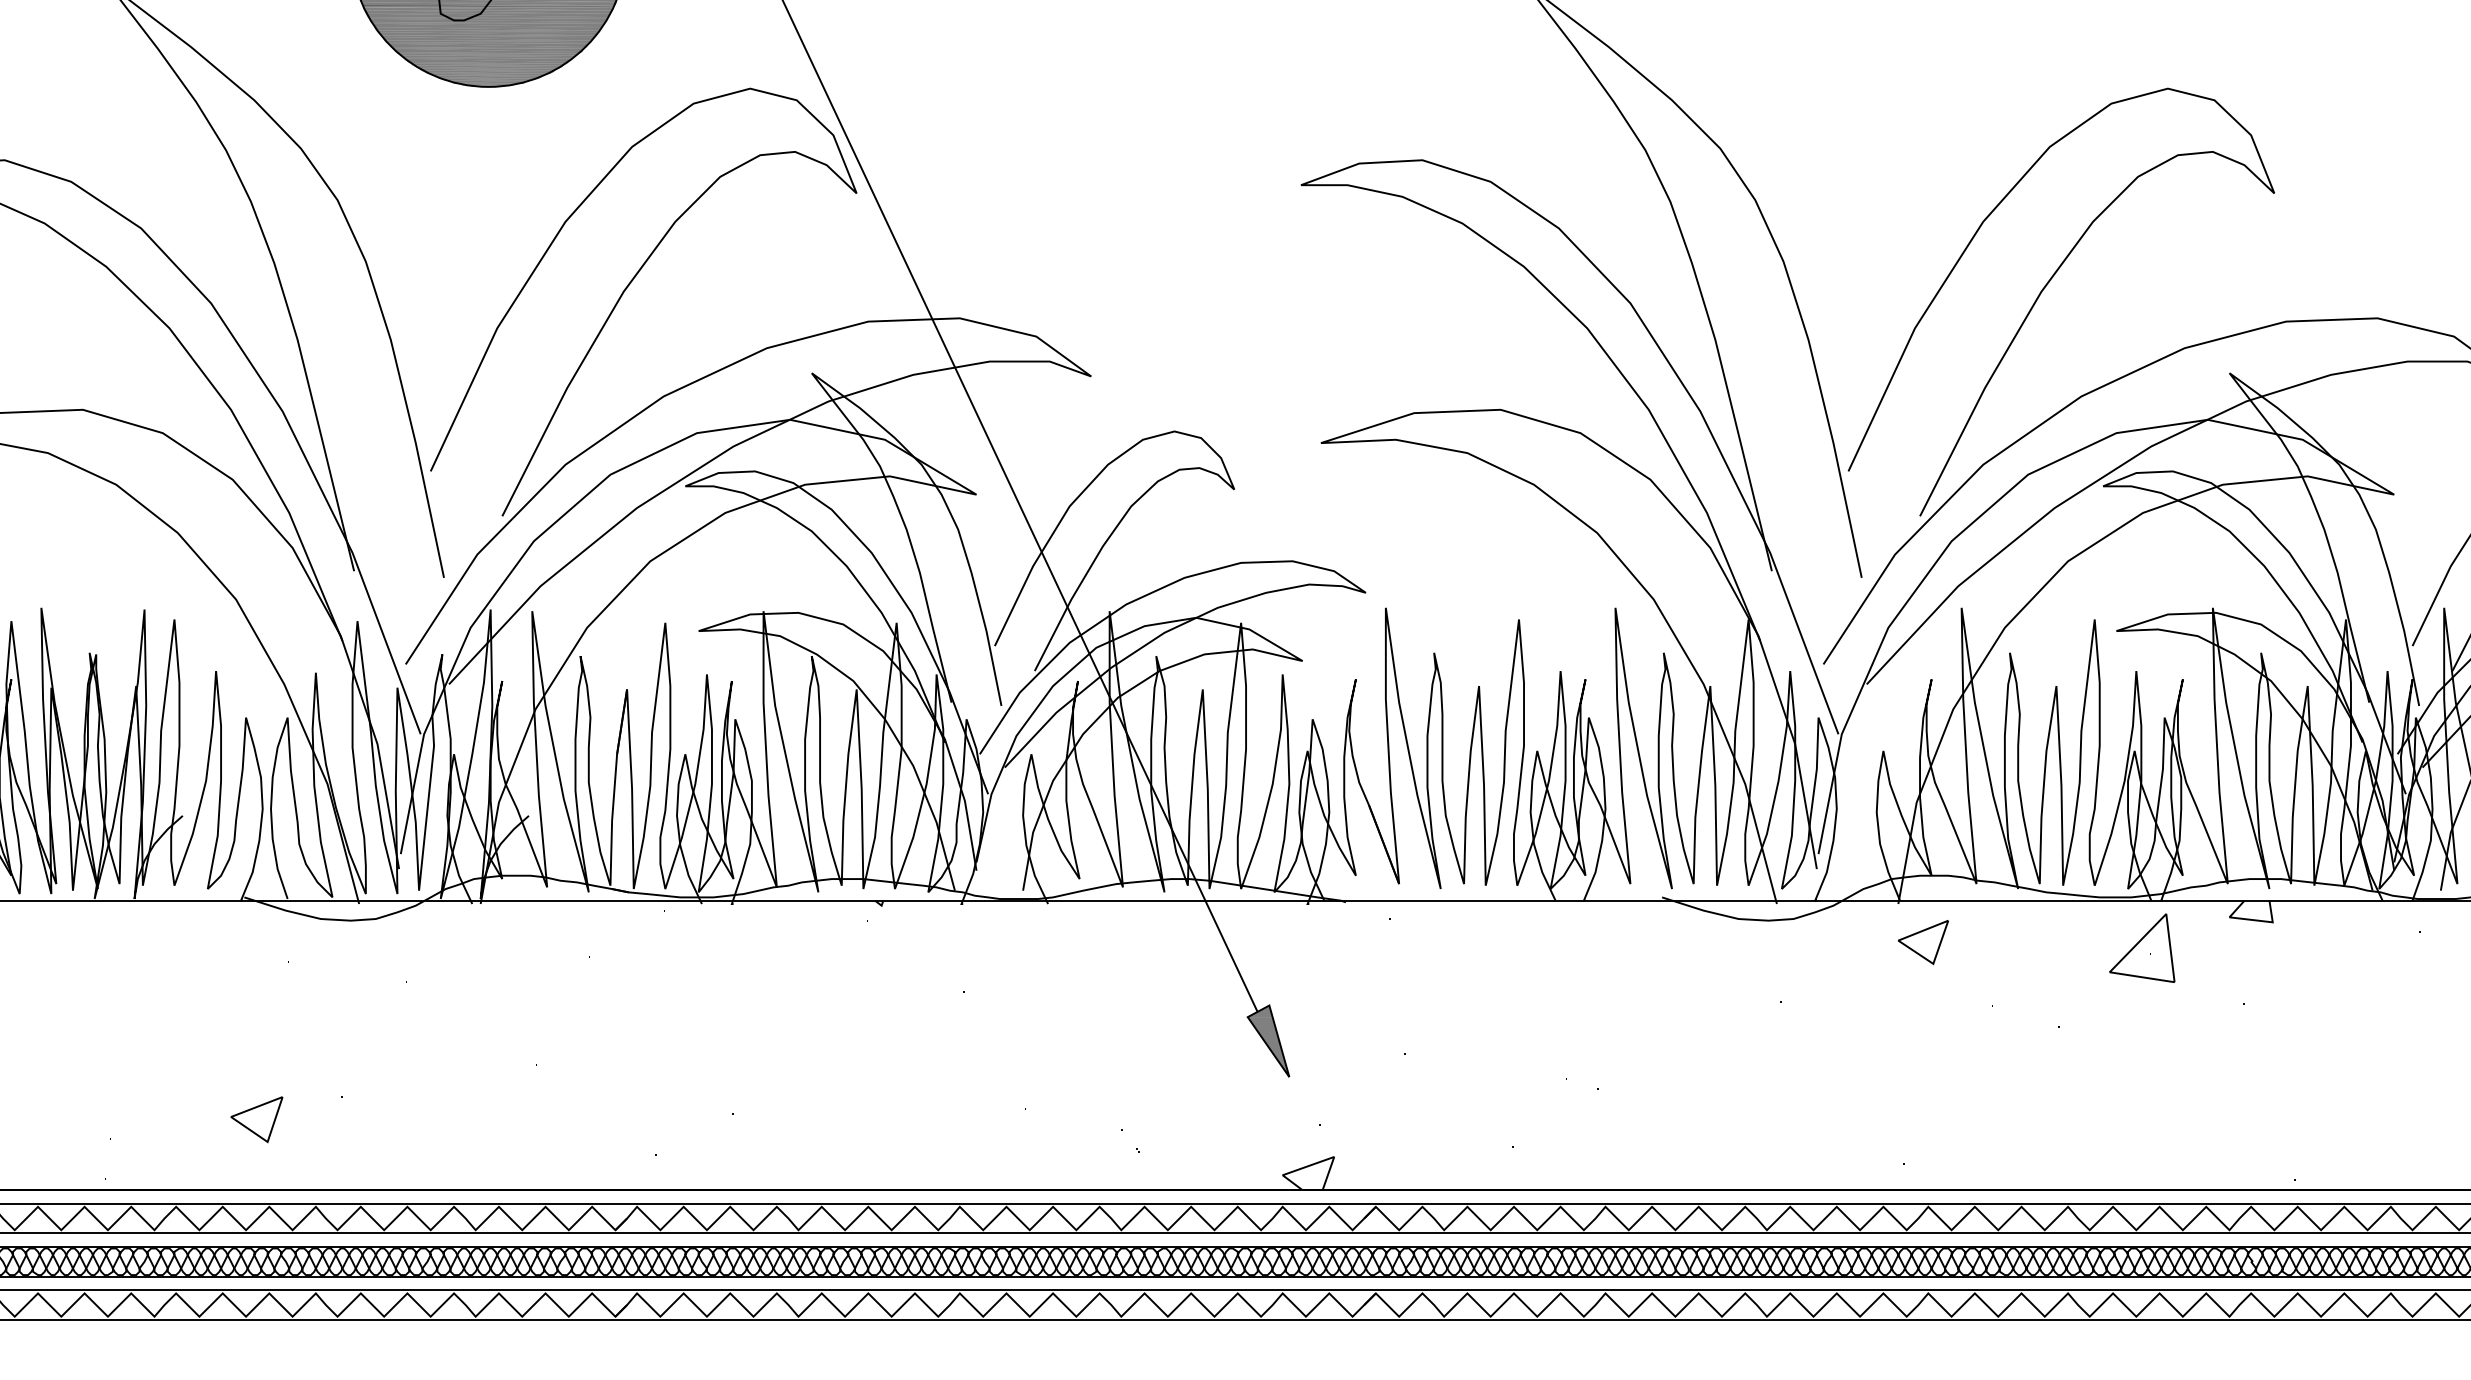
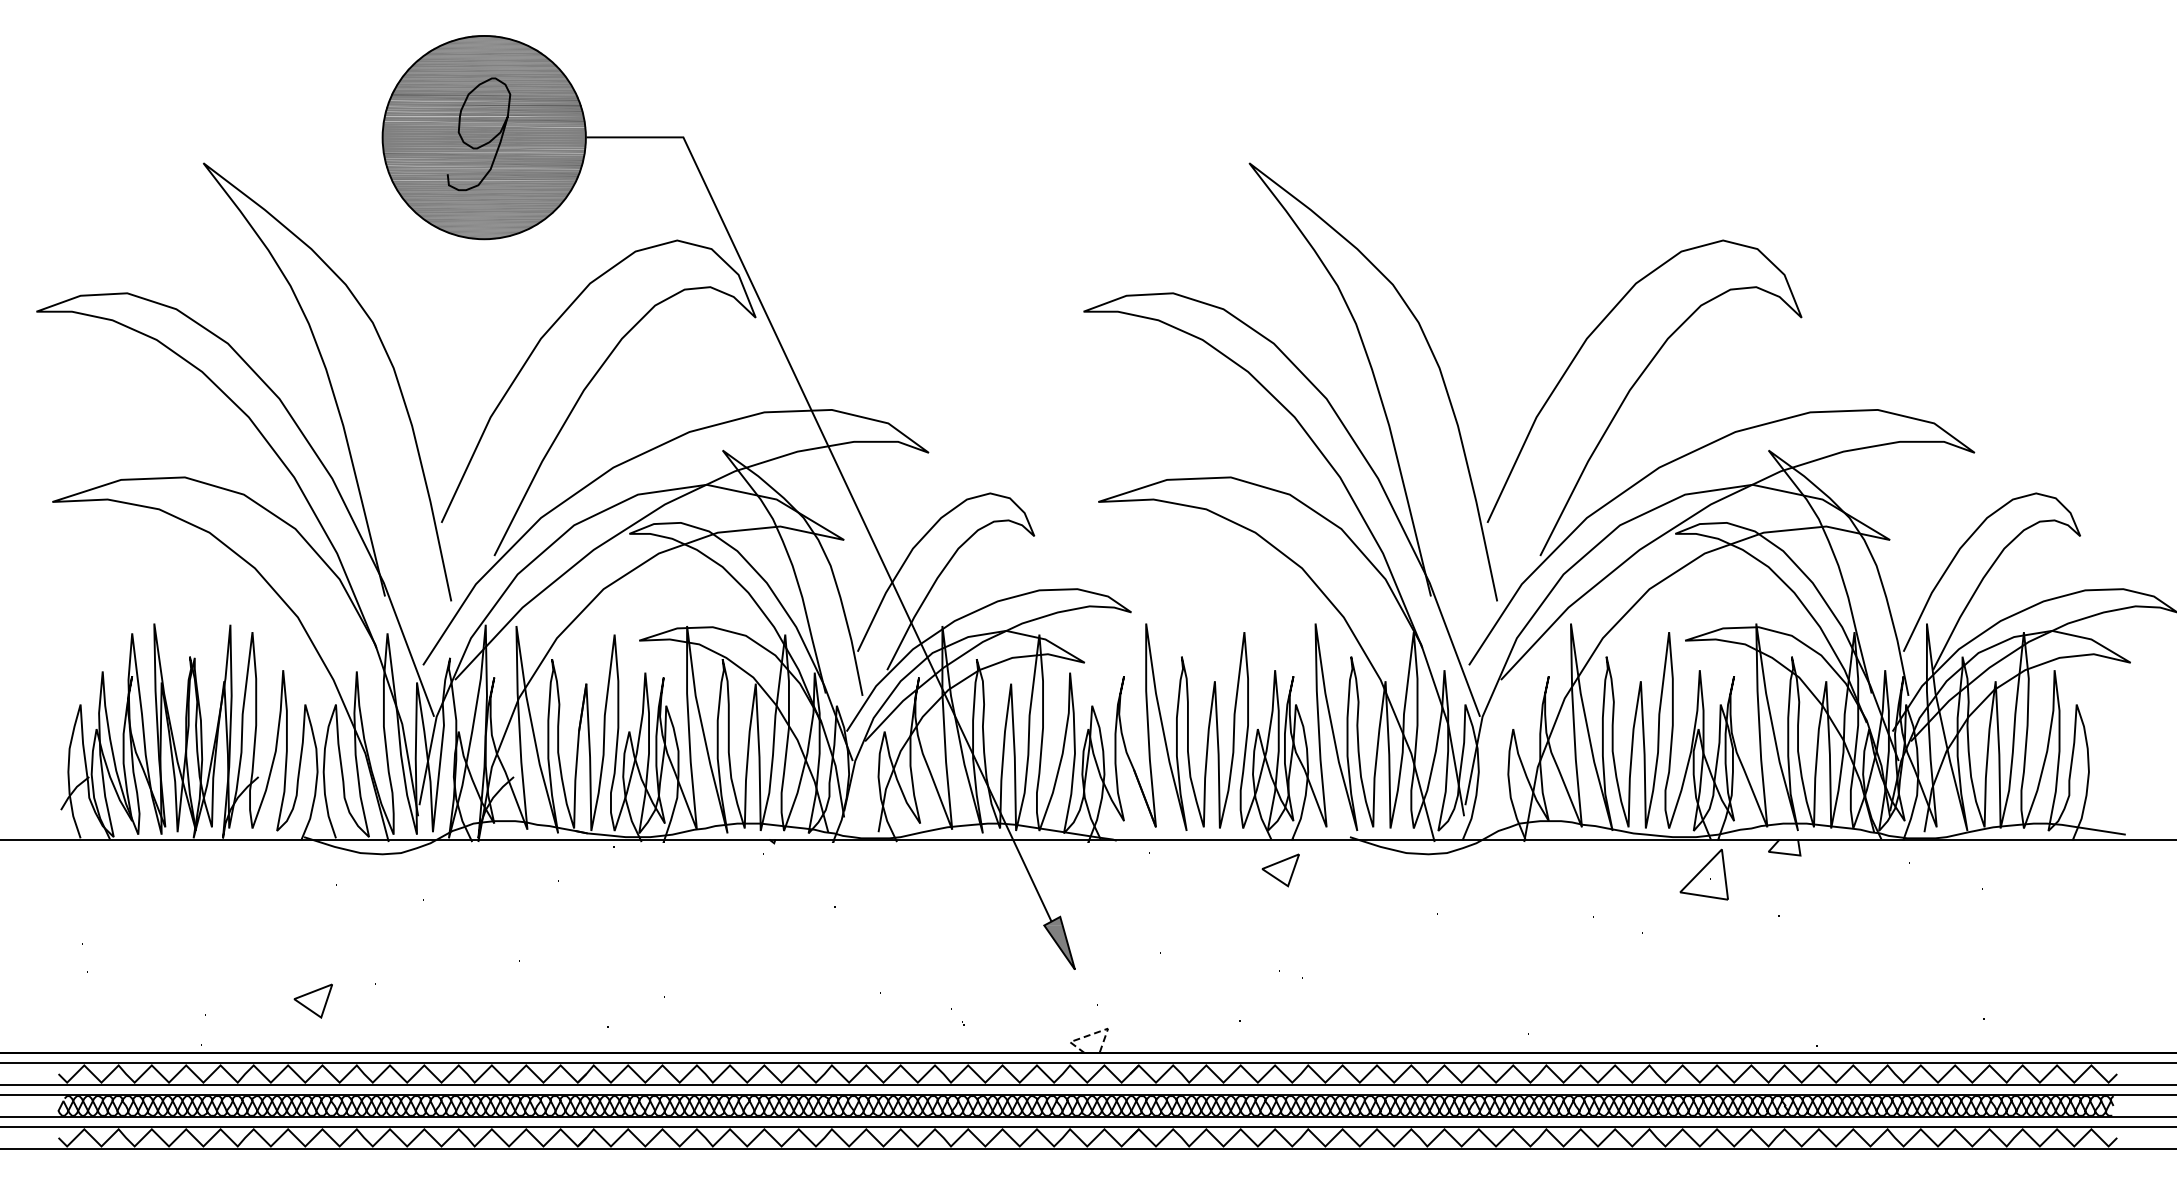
part: (1923, 942) -> (1280, 870), moved
line: (1314, 1163) -> (1093, 1033), solid -> dashed

